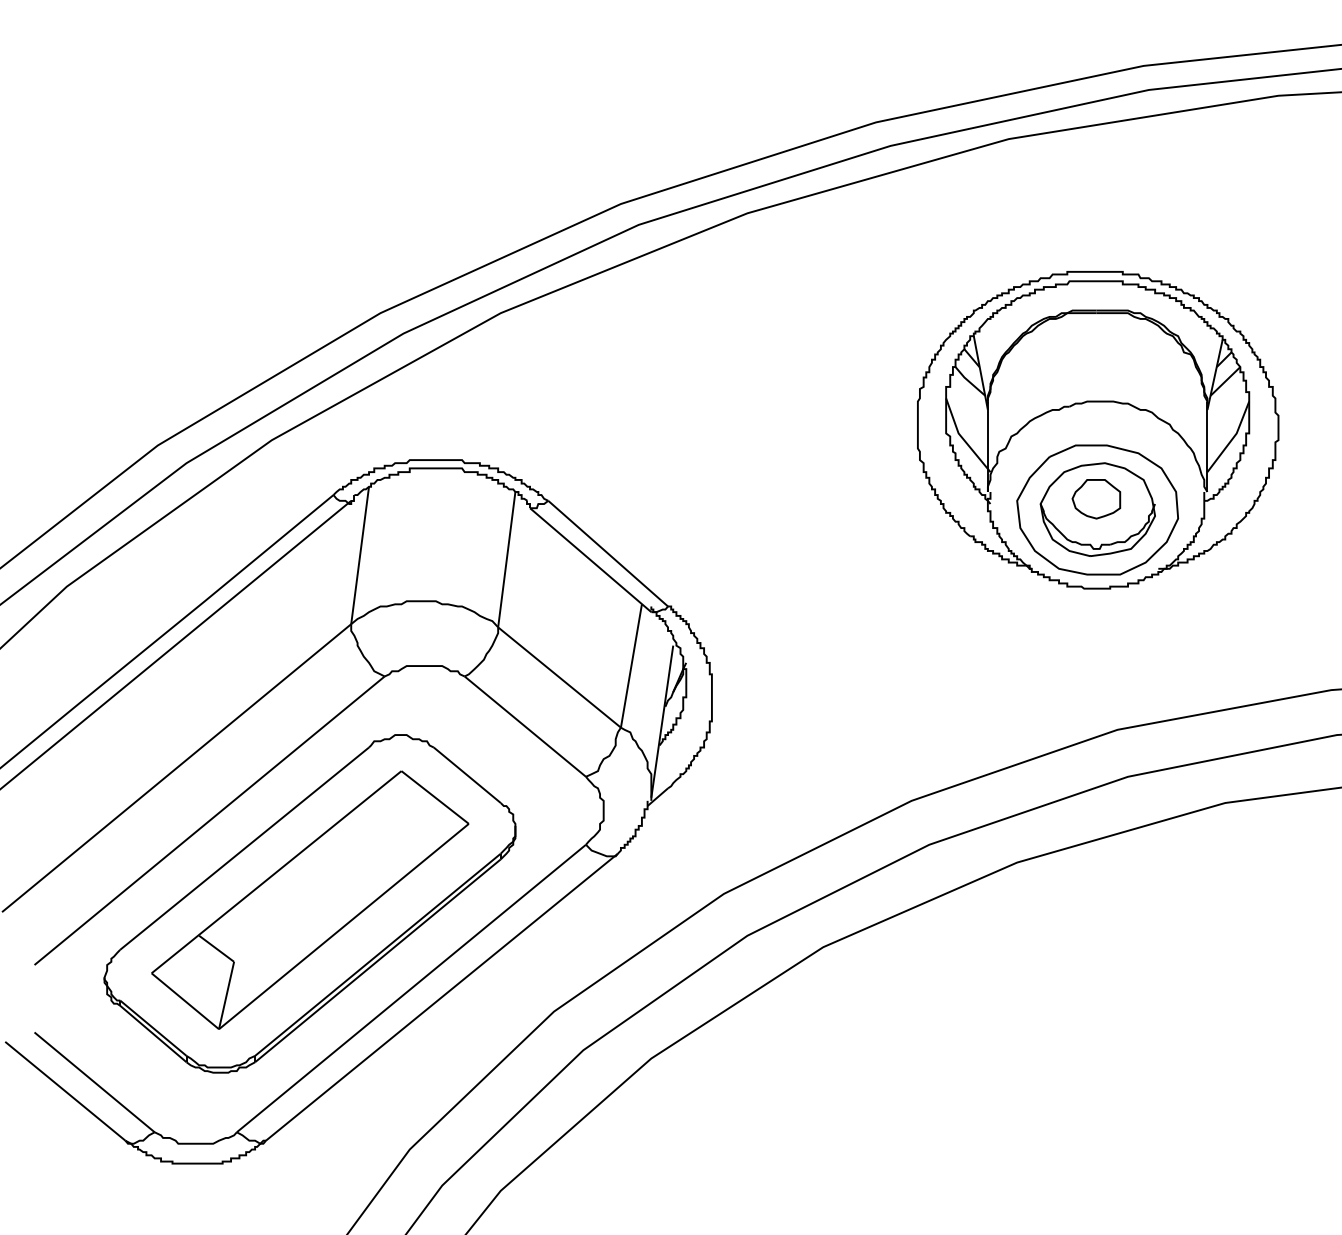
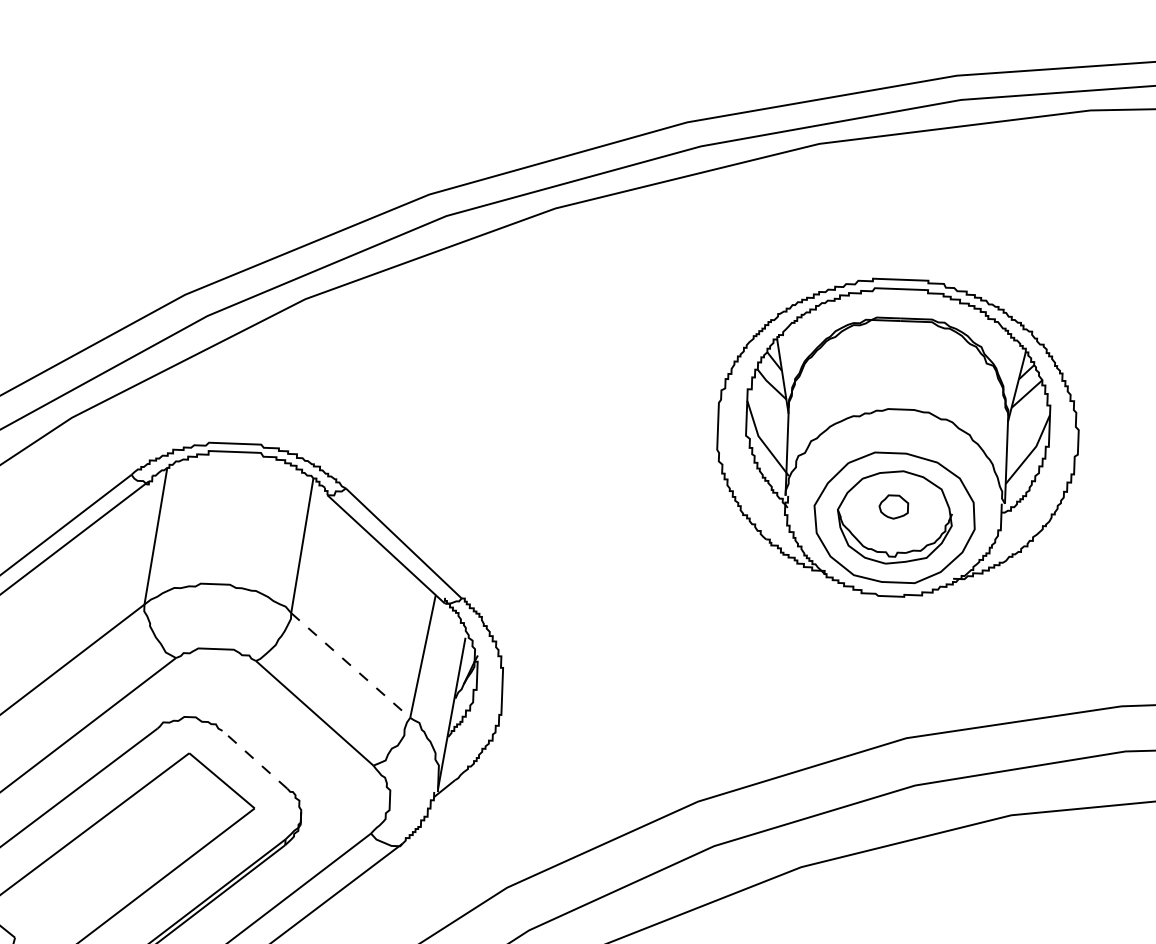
part: (1096, 499) -> (893, 507), size x0.6
line: (559, 677) -> (350, 665), solid -> dashed
line: (466, 774) -> (254, 758), solid -> dashed

